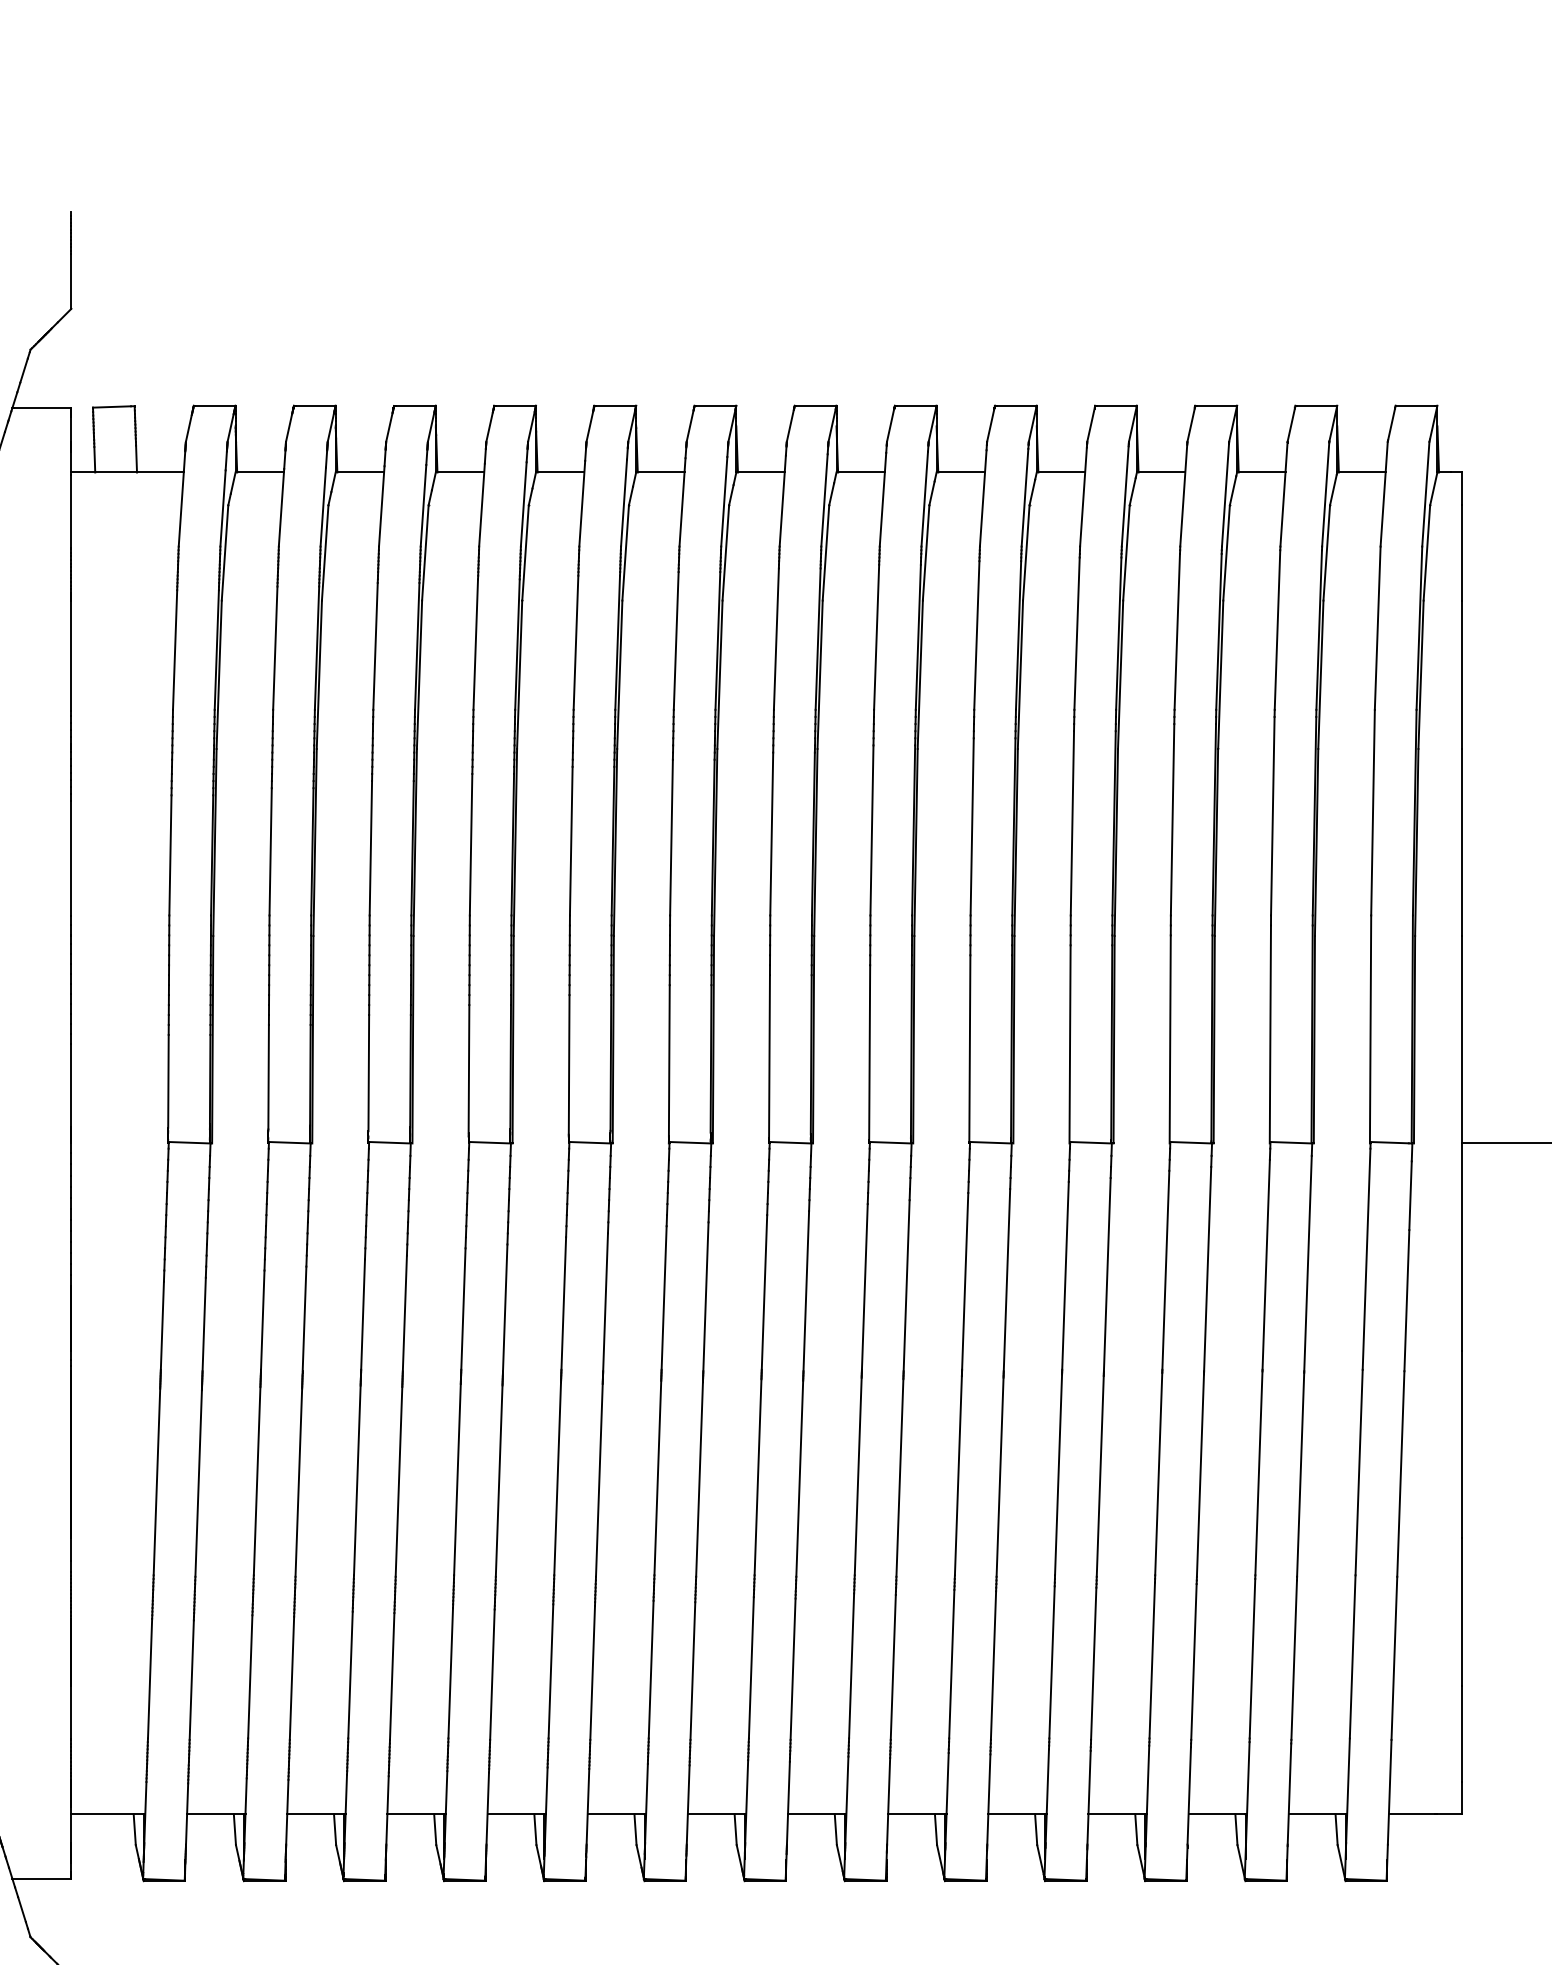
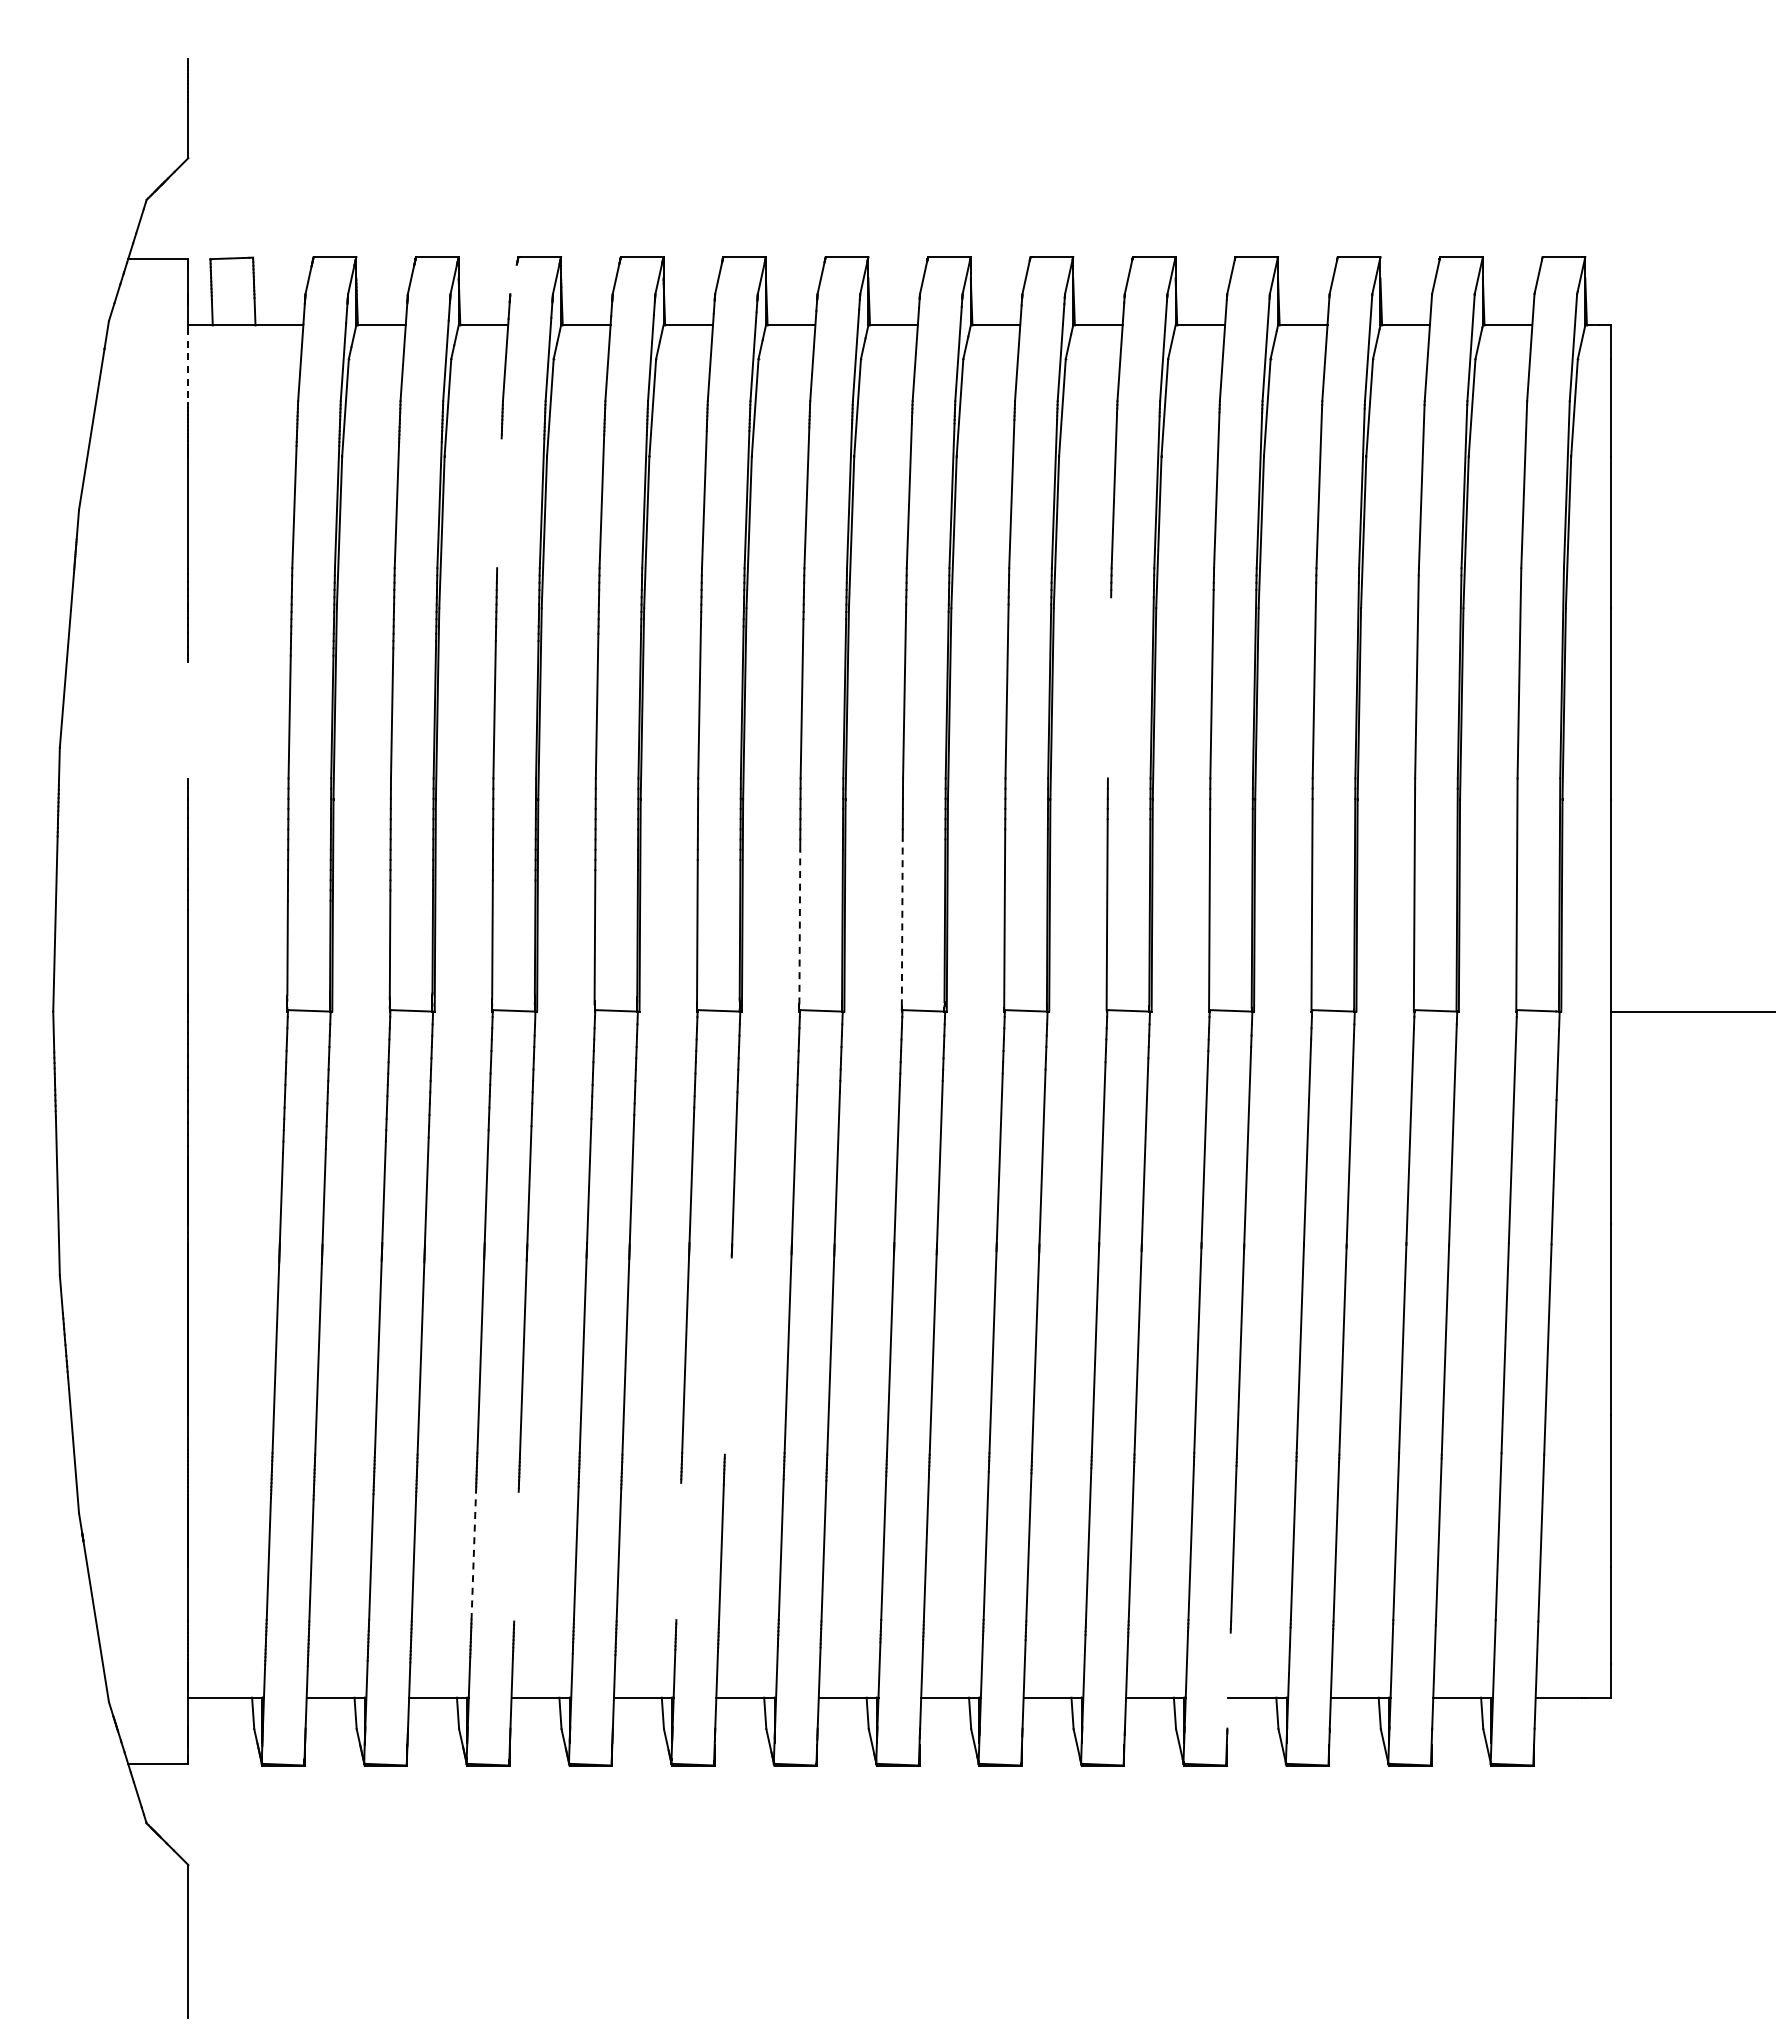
line: (389, 427) -> (513, 279), removed
line: (71, 512) -> (188, 366), solid -> dashed
line: (375, 646) -> (499, 503), removed
line: (972, 826) -> (1109, 687), removed
line: (71, 858) -> (188, 720), removed
line: (769, 1056) -> (902, 922), solid -> dashed
line: (668, 1060) -> (799, 926), solid -> dashed
line: (598, 1479) -> (727, 1355), removed
line: (550, 1671) -> (678, 1551), removed
line: (350, 1675) -> (473, 1555), solid -> dashed
line: (392, 1676) -> (516, 1556), removed
line: (1088, 1797) -> (1228, 1680), removed

